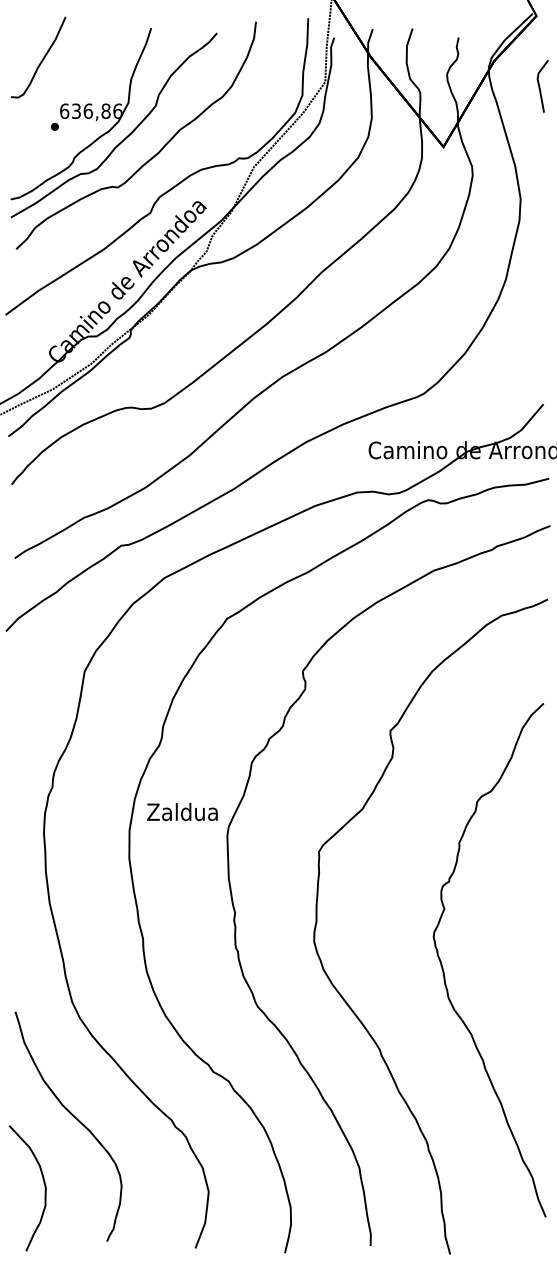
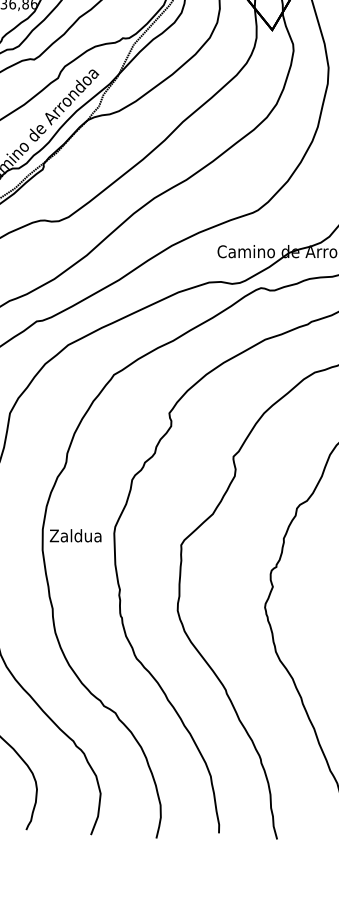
text: (182, 811) -> (75, 535), moved

